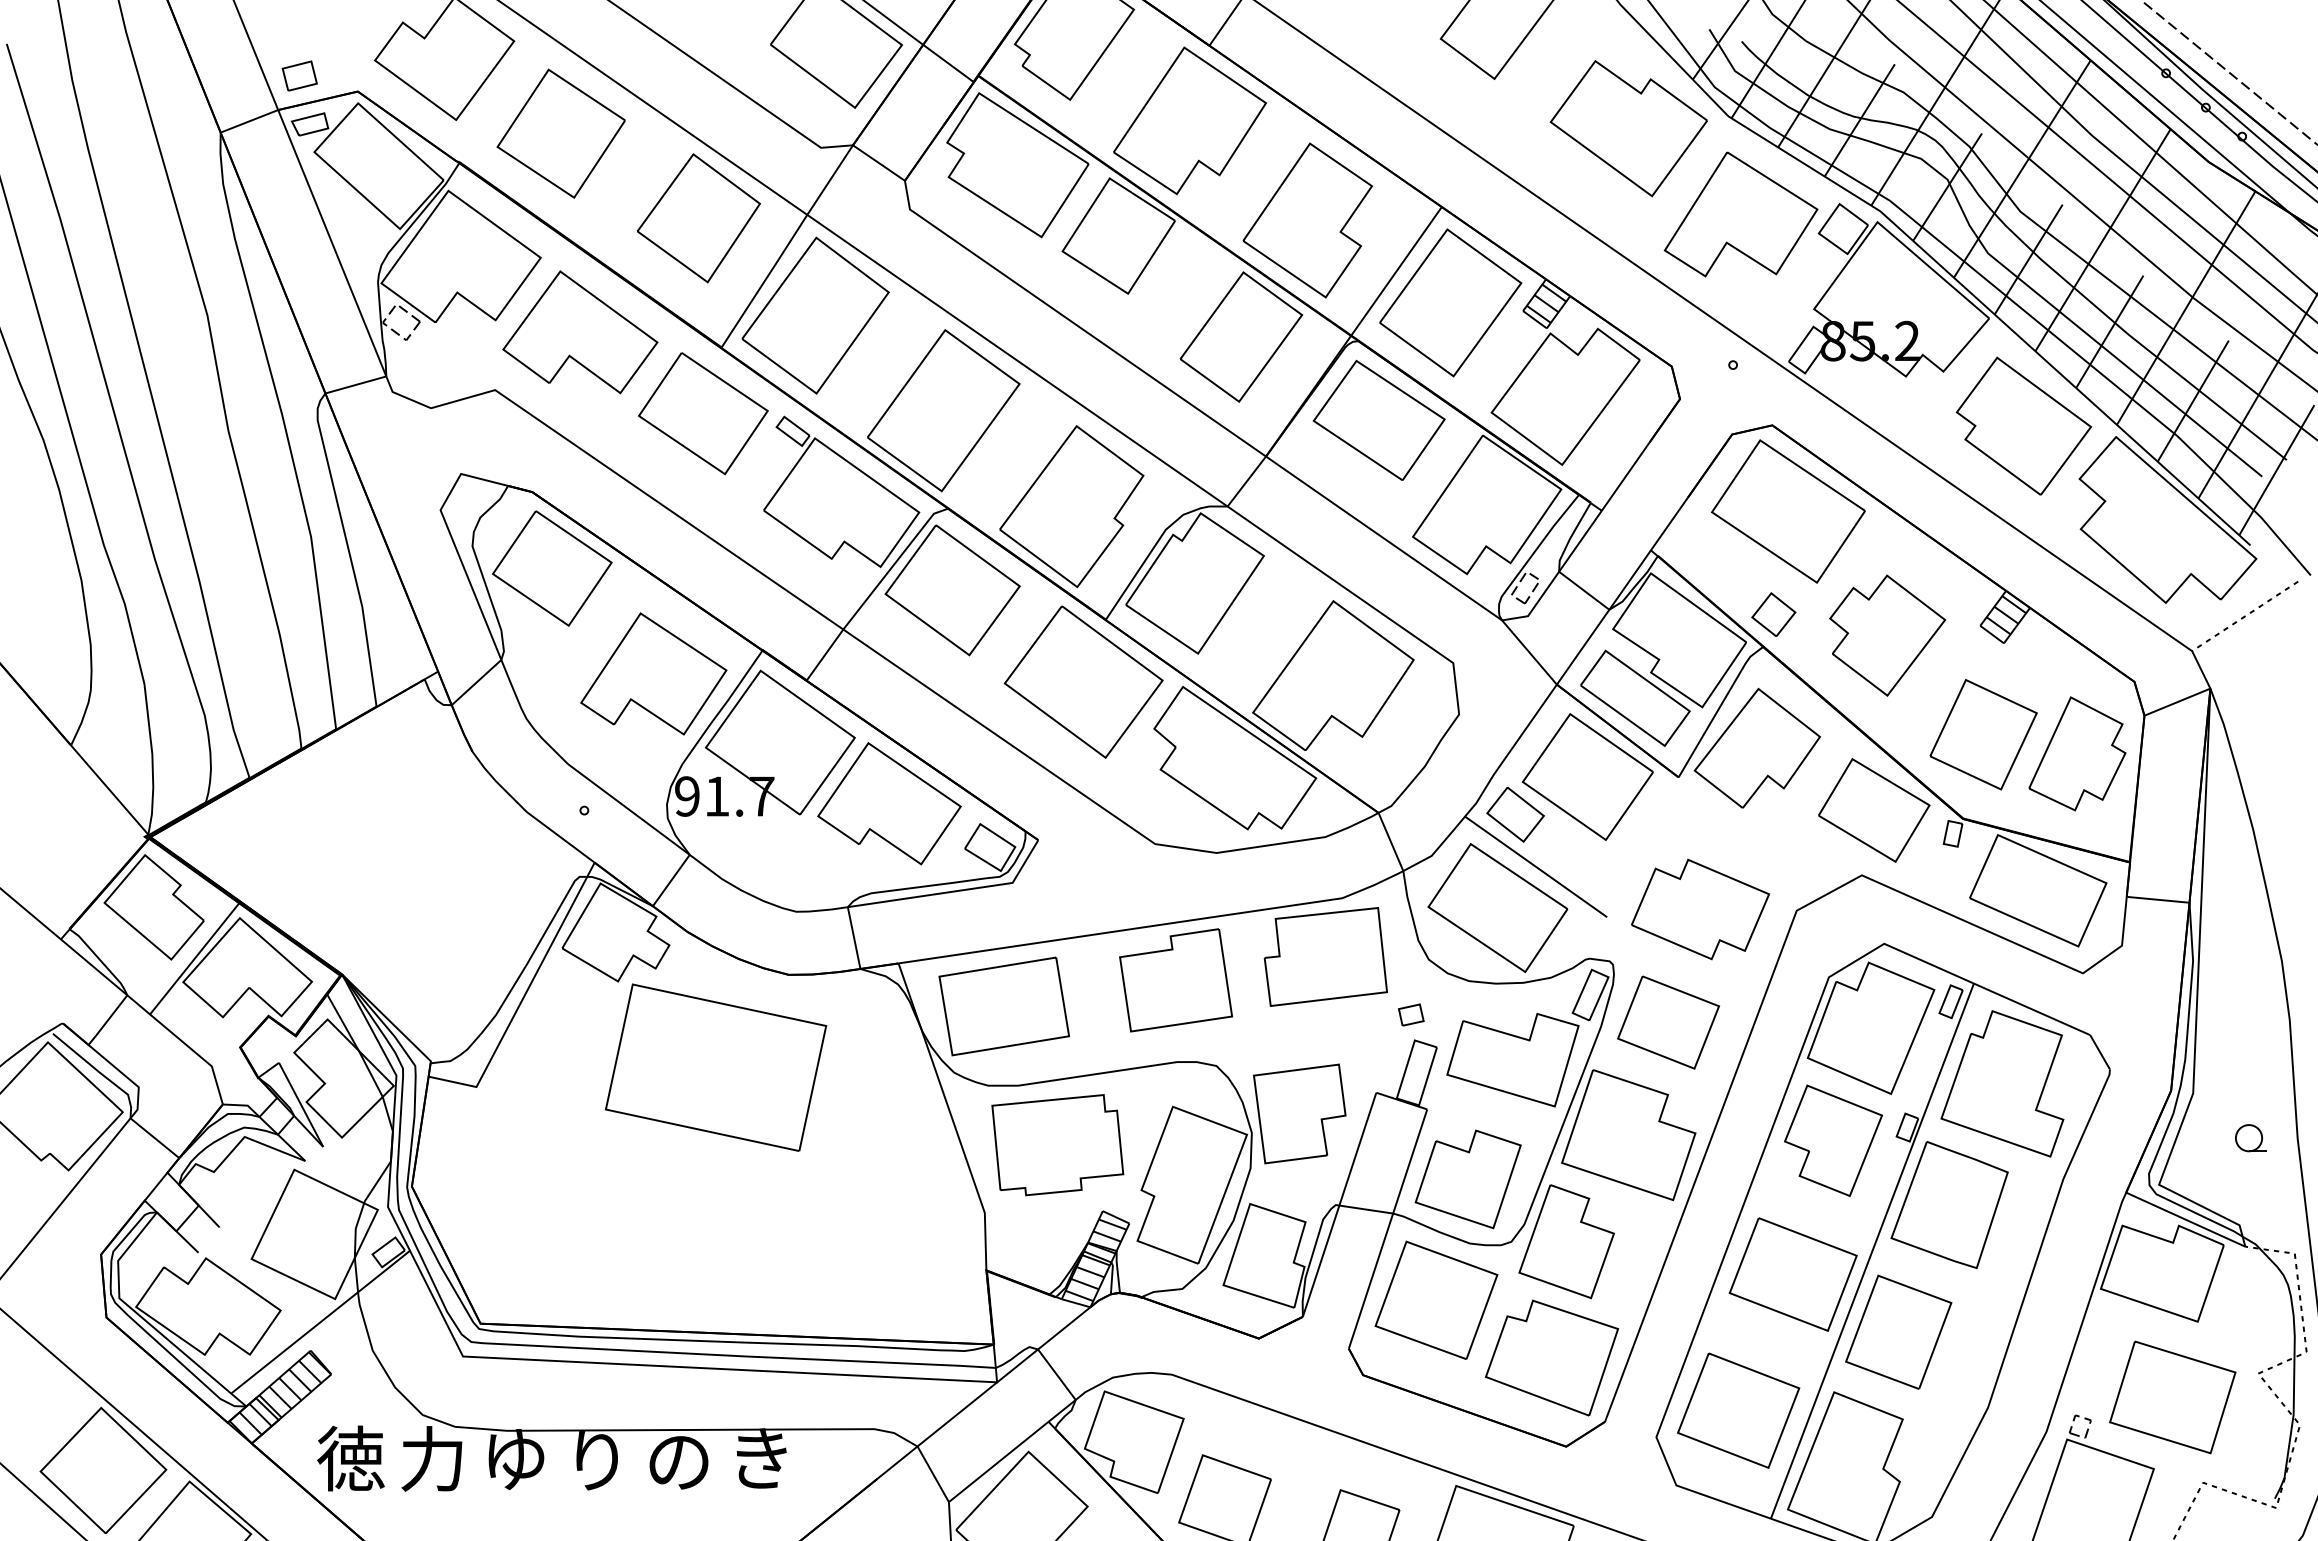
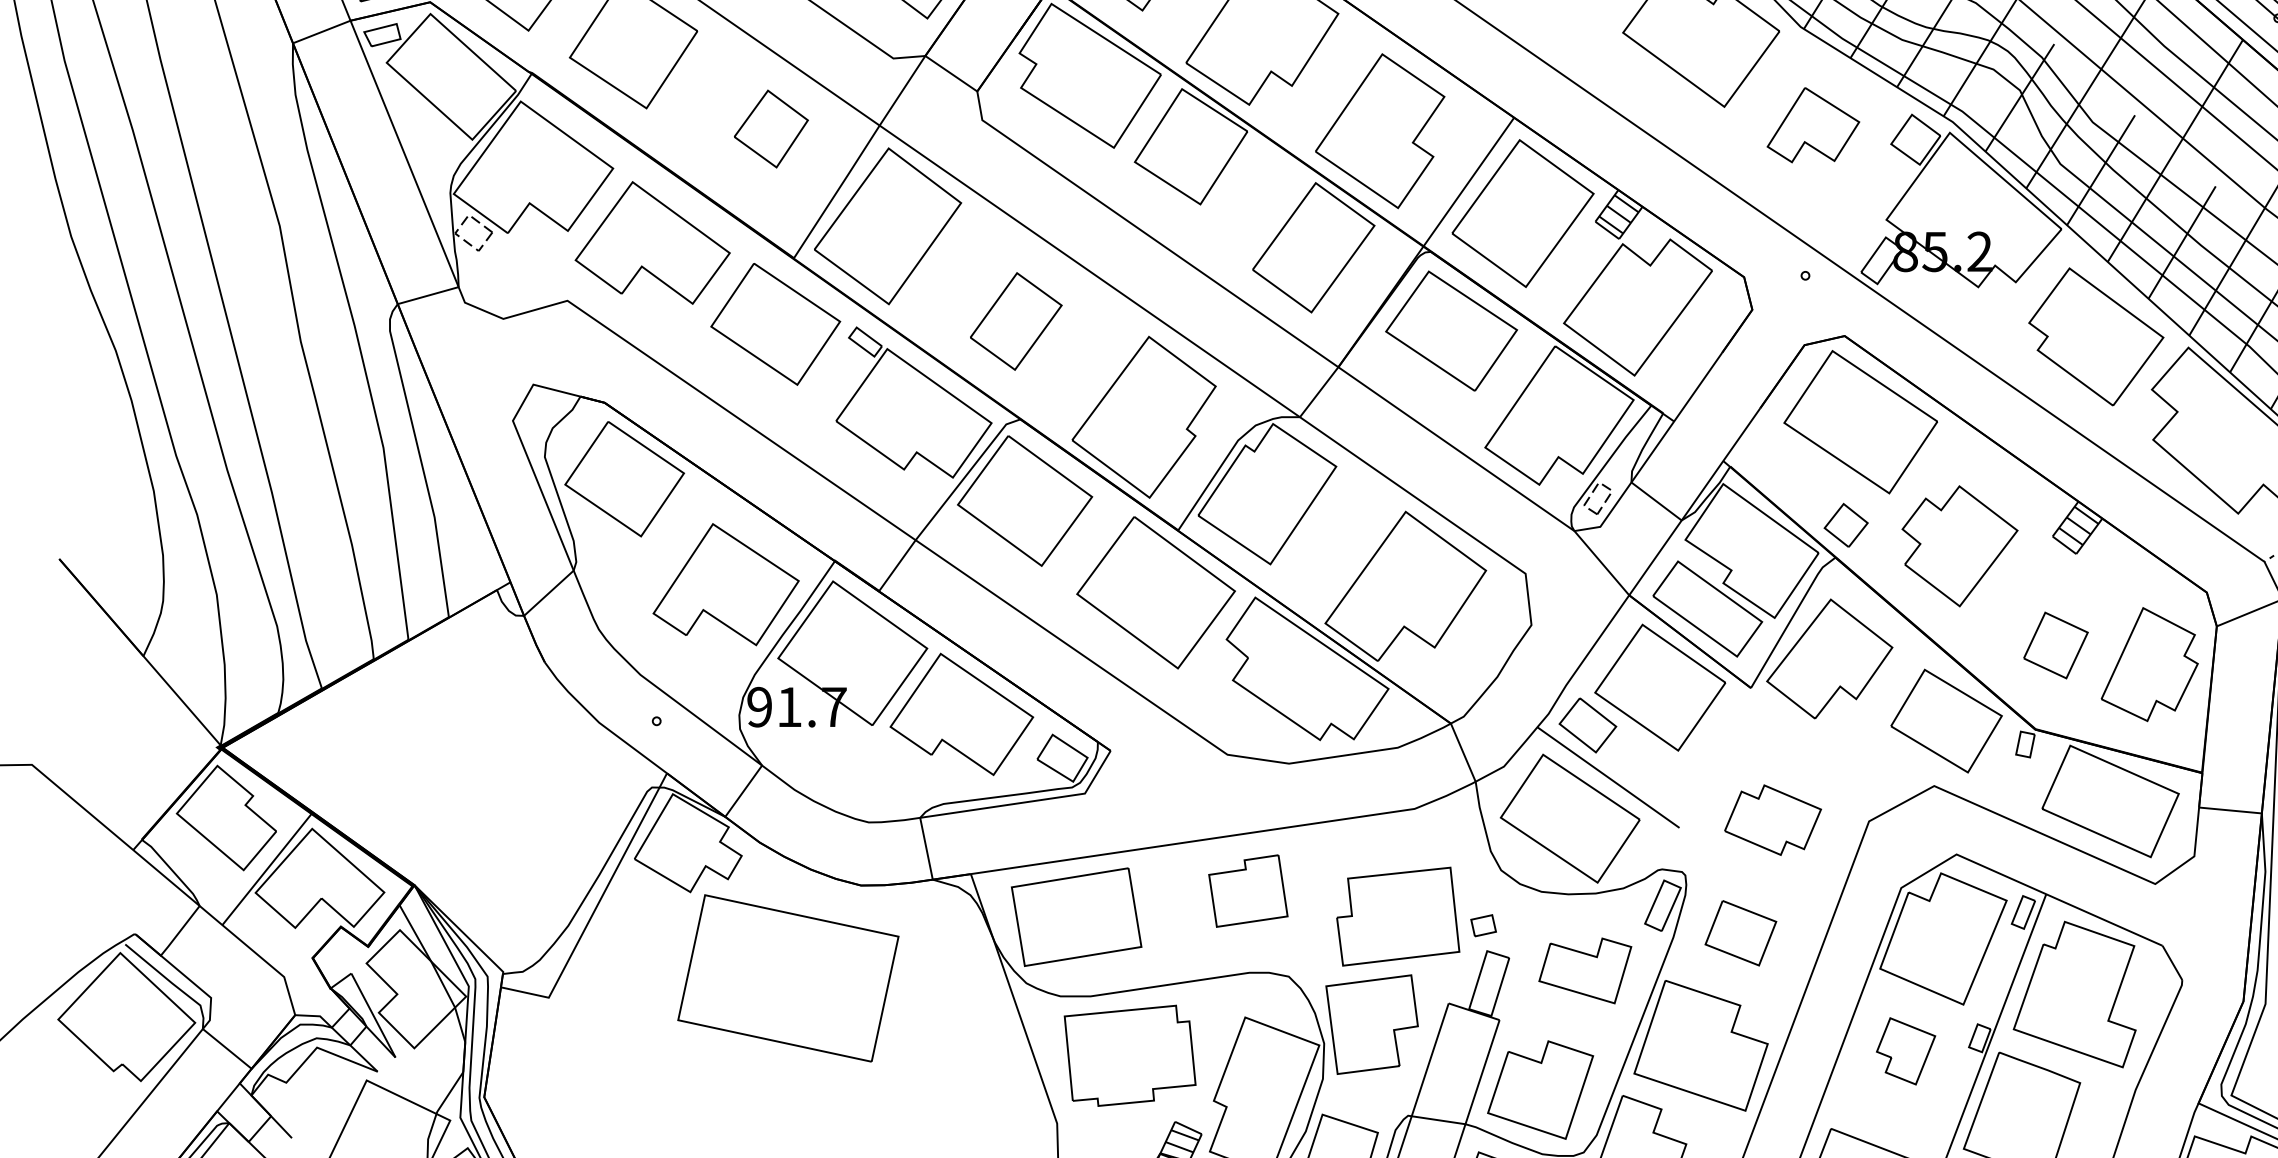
part: (1740, 214) -> (1812, 125), size x0.6
part: (698, 218) -> (770, 129), size x0.6
part: (943, 410) -> (1015, 321), size x0.6
part: (1983, 734) -> (2055, 645), size x0.6
part: (1700, 909) -> (1772, 820), size x0.7
part: (1325, 956) -> (1397, 916), moved
part: (1175, 980) -> (1247, 891), size x0.7
part: (1668, 1022) -> (1740, 933), size x0.7
part: (1512, 1060) -> (1584, 971), size x0.7
part: (1833, 1140) -> (1905, 1051), size x0.6

